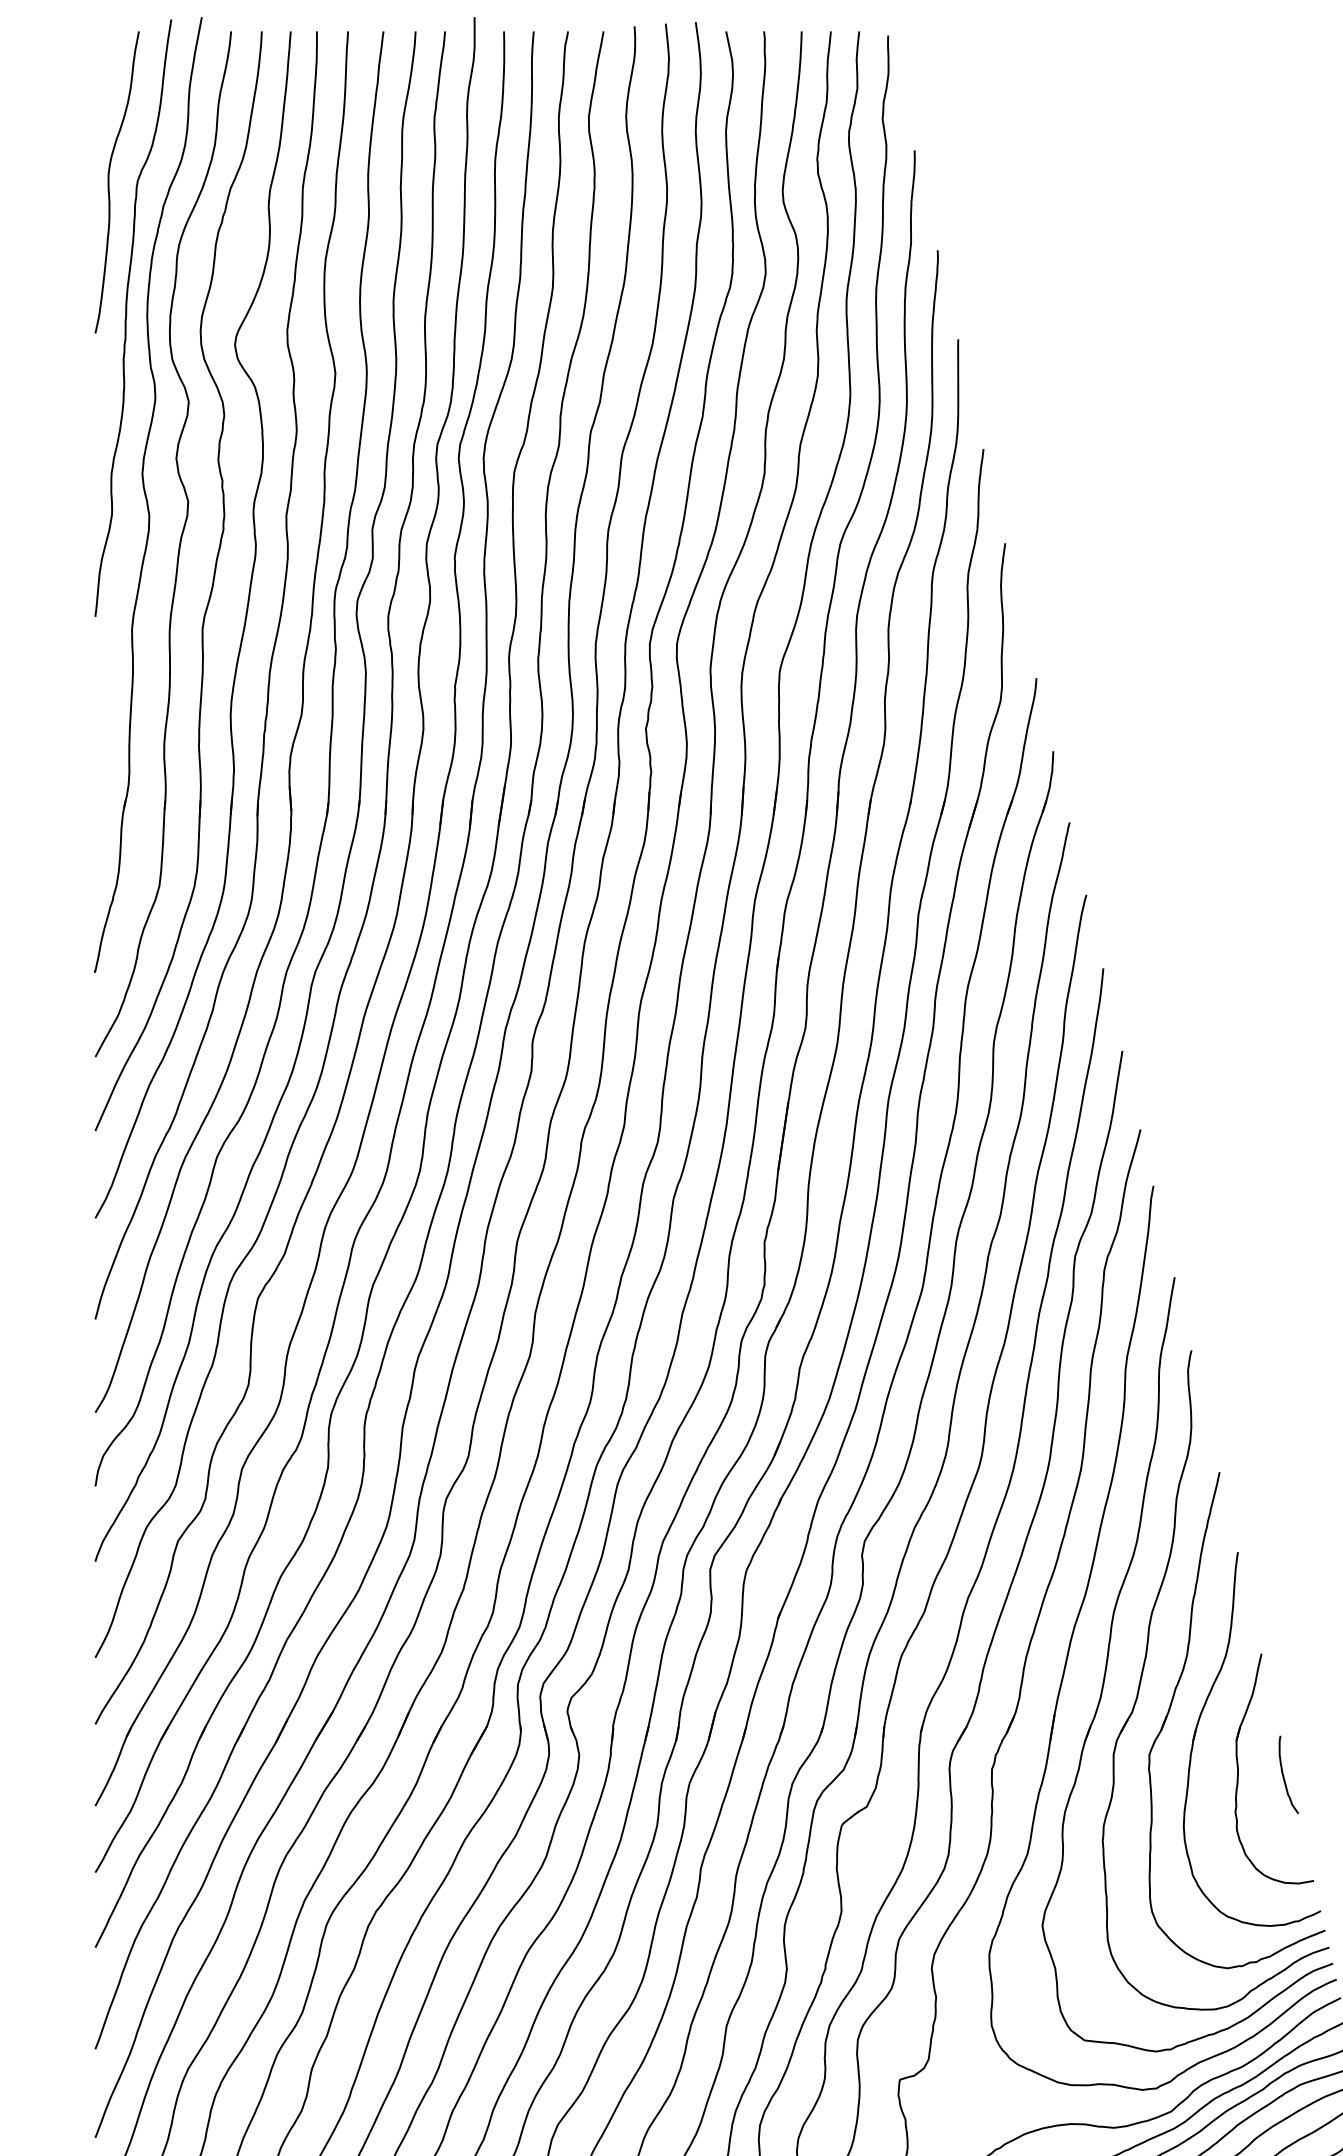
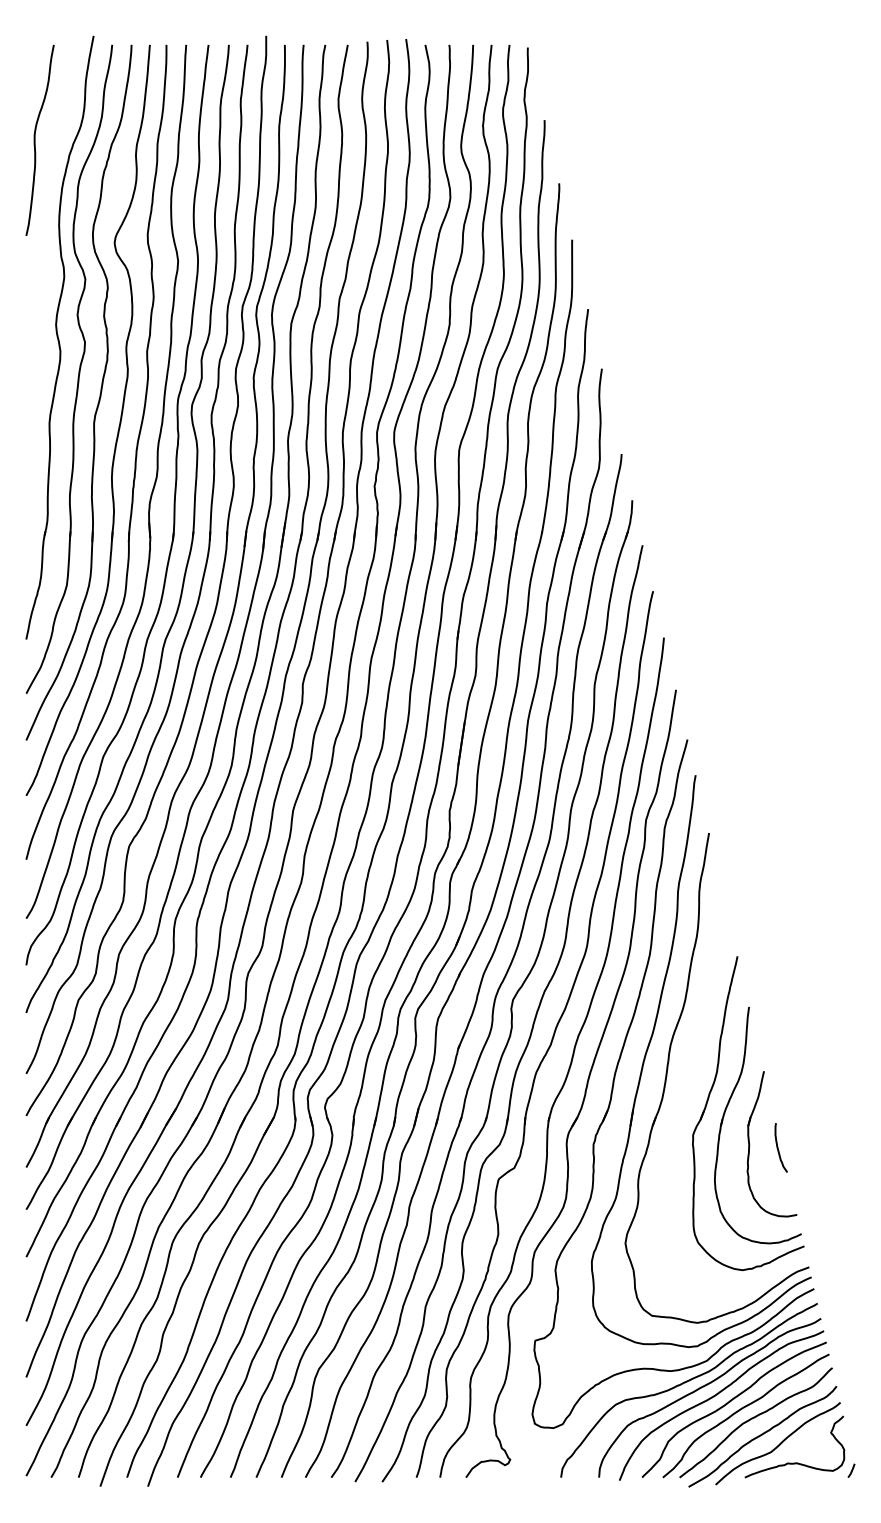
curve: (127, 318) -> (46, 226), removed
part: (1145, 1668) -> (690, 1080), removed

